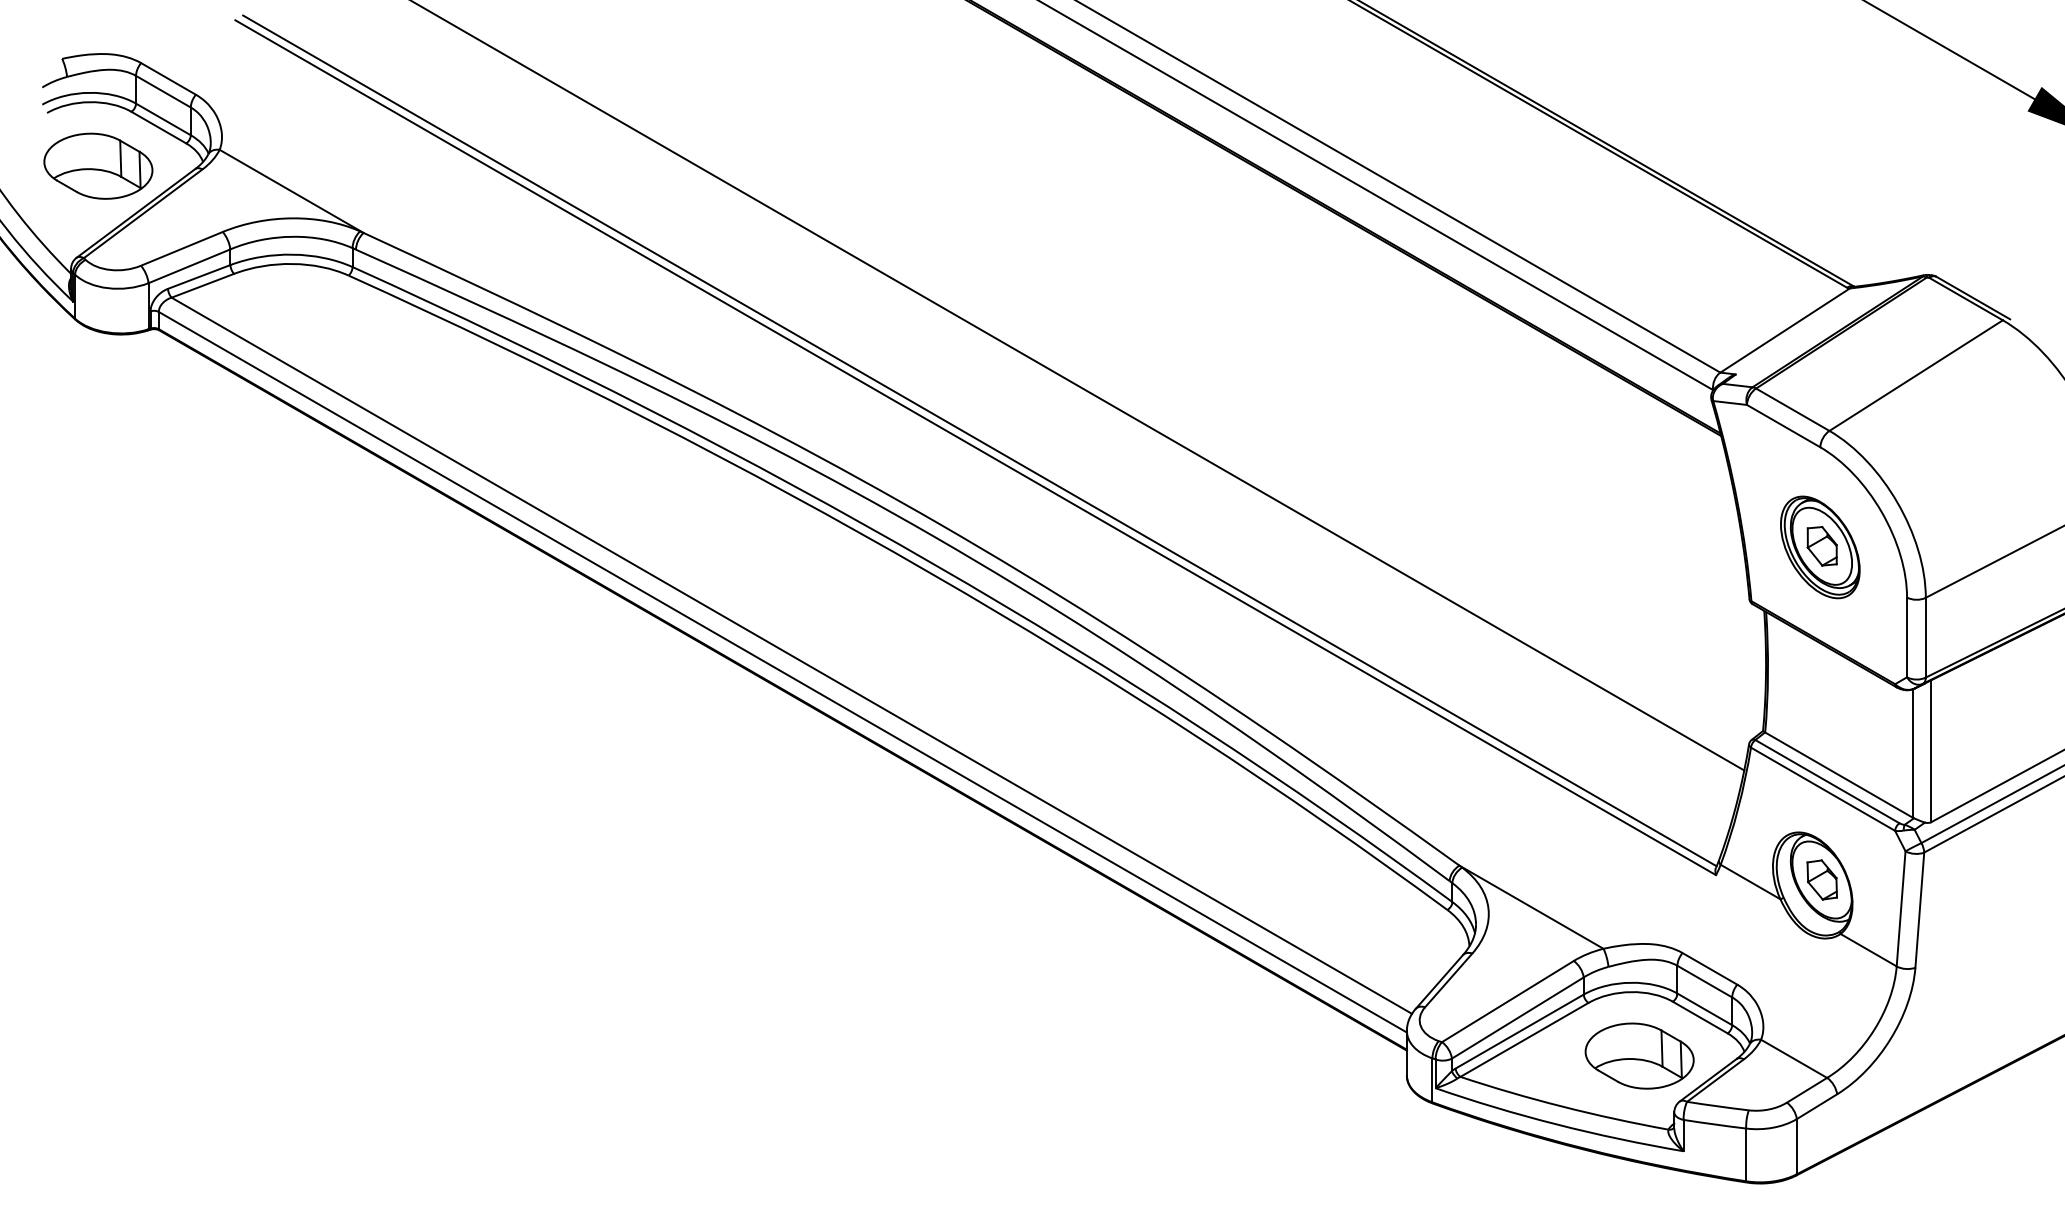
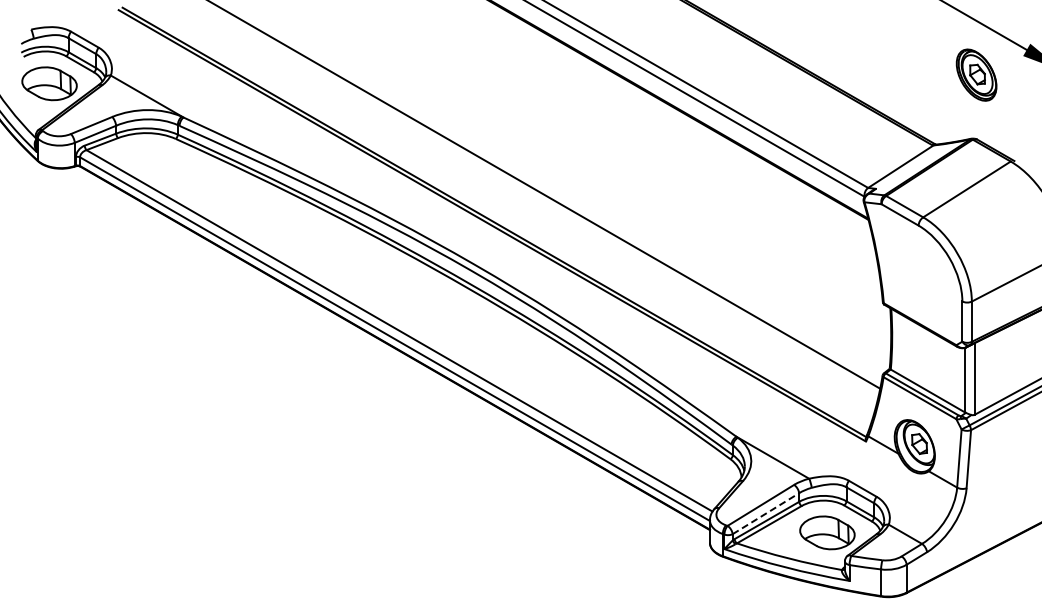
part: (1820, 546) -> (976, 74), moved
line: (1518, 1017) -> (766, 513), solid -> dashed

